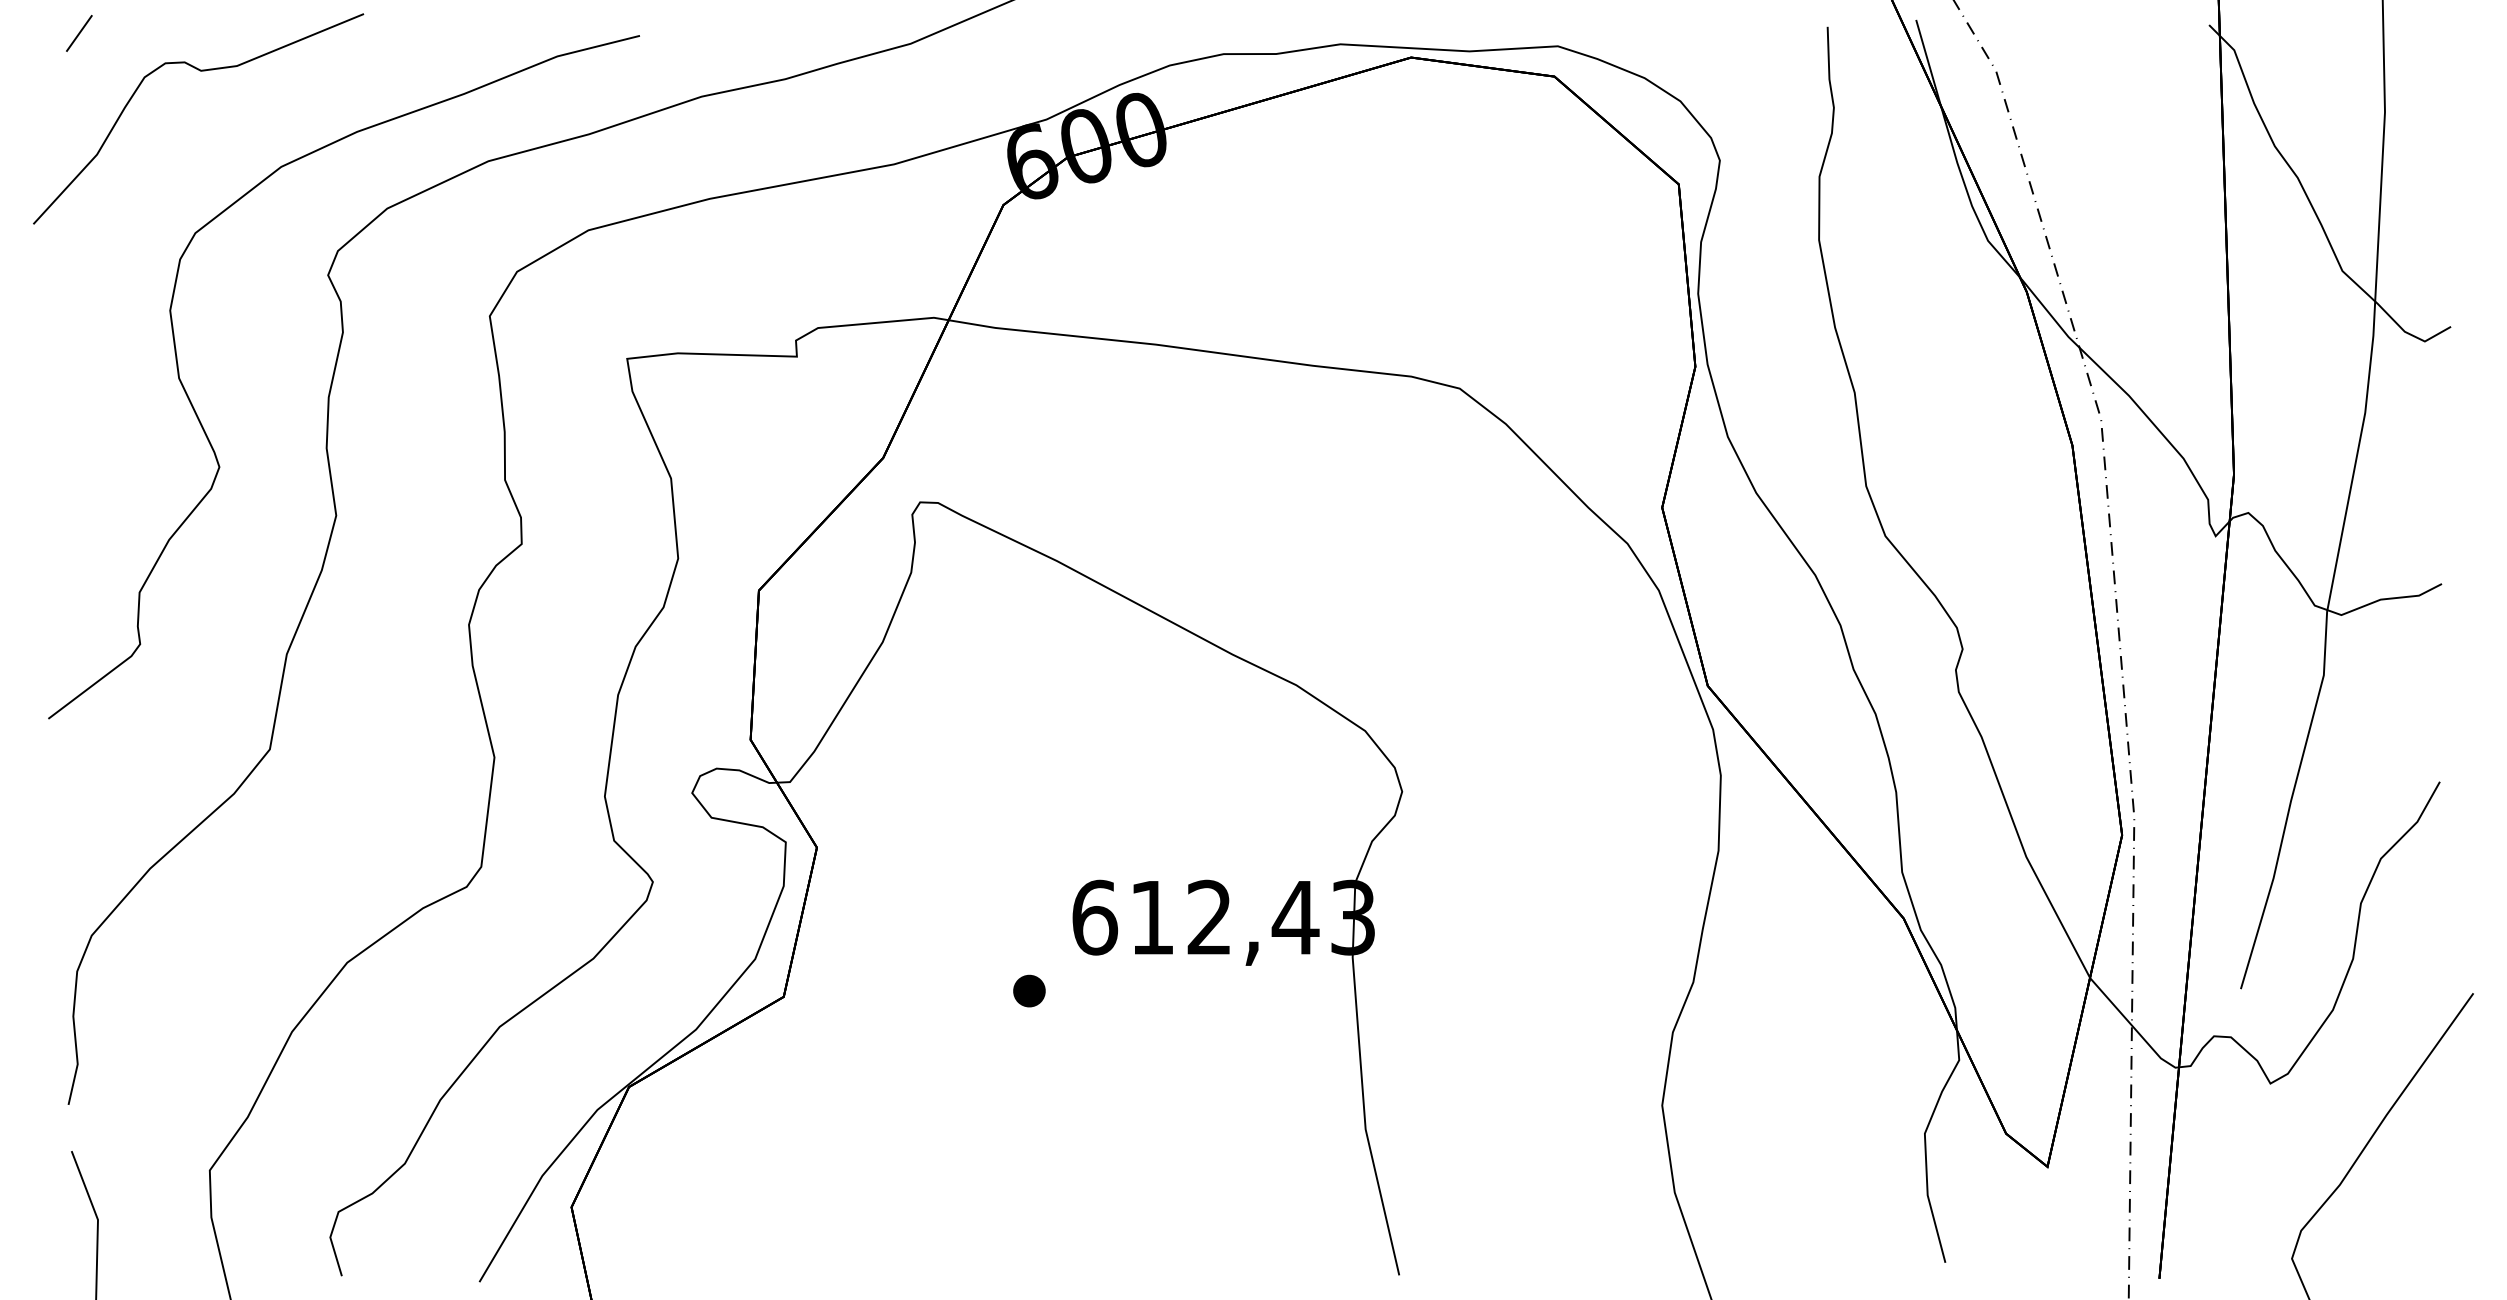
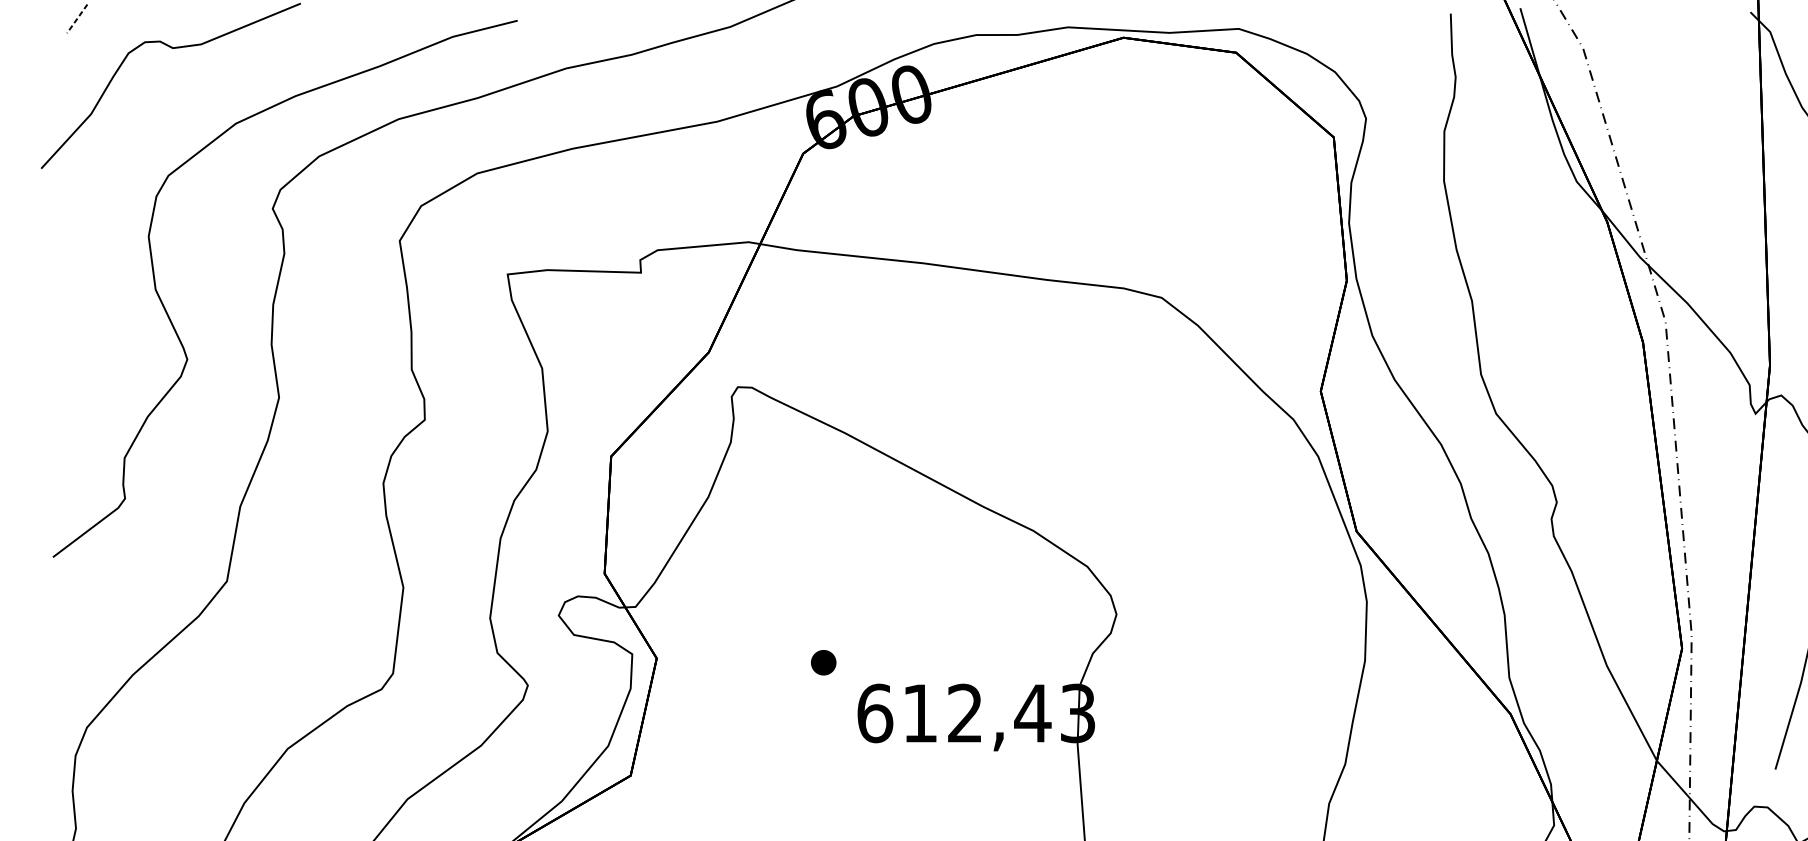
line: (79, 33) -> (77, 18), solid -> dashed
part: (1029, 990) -> (823, 662), moved

